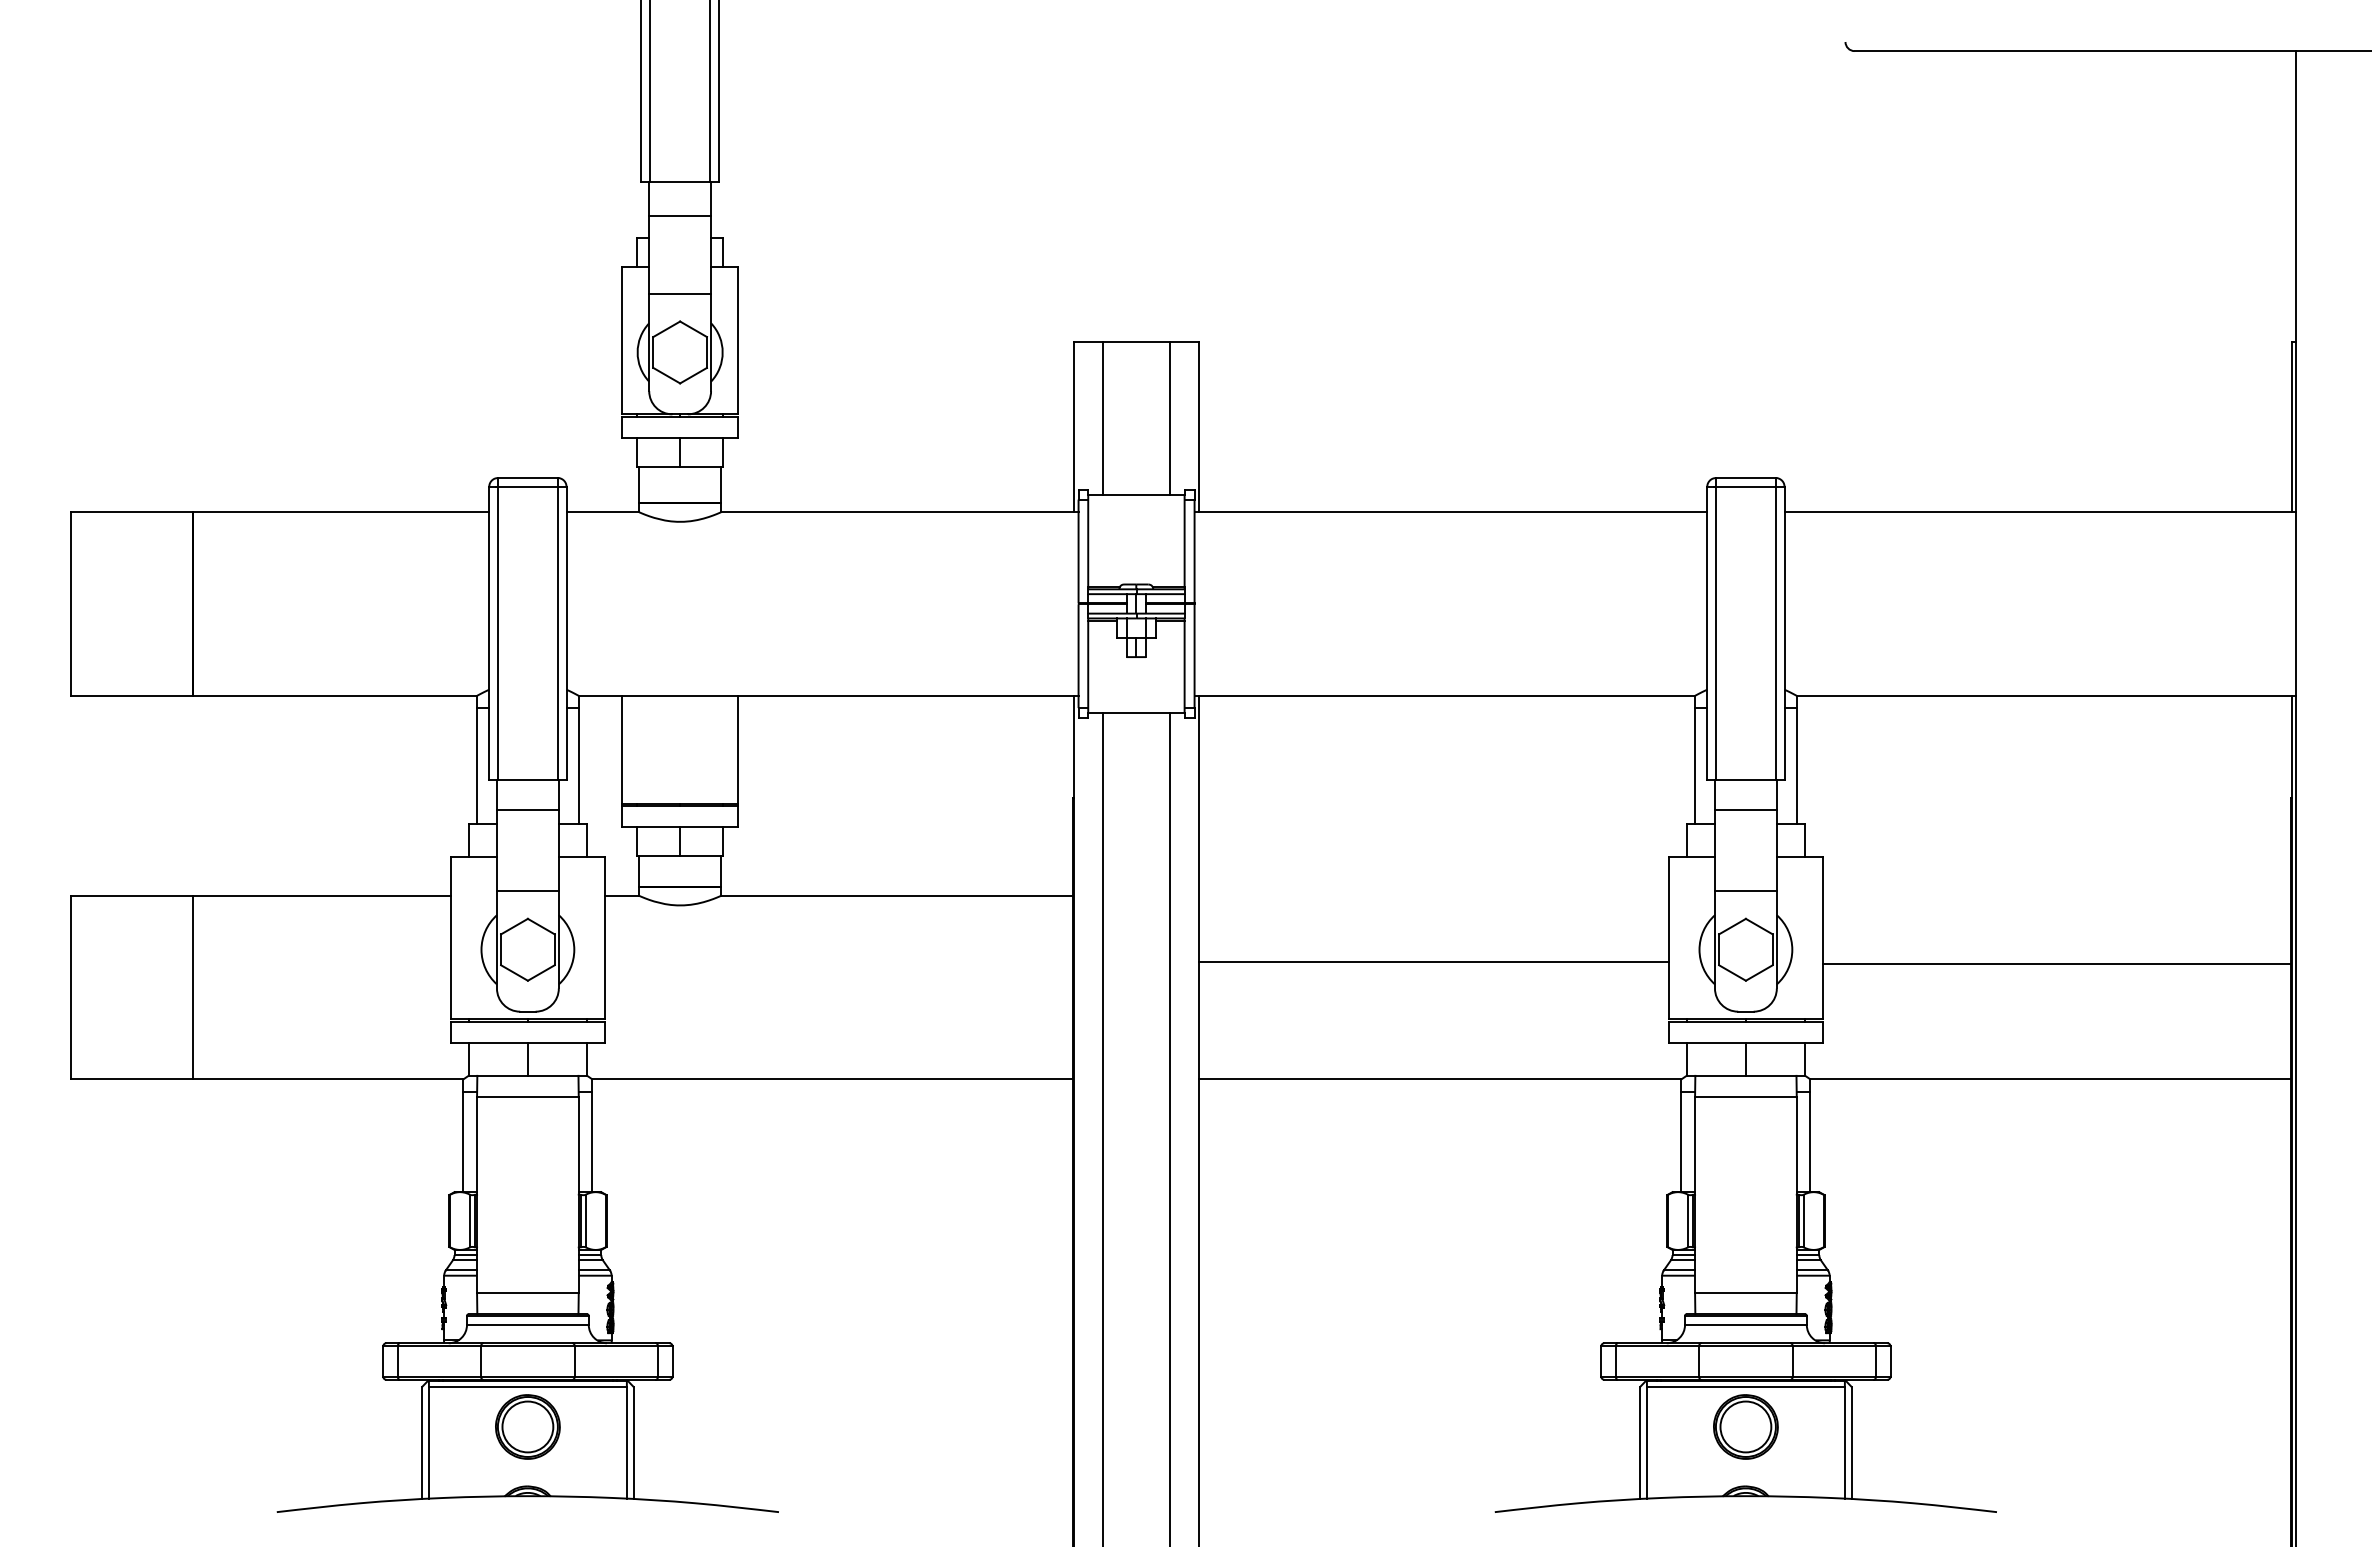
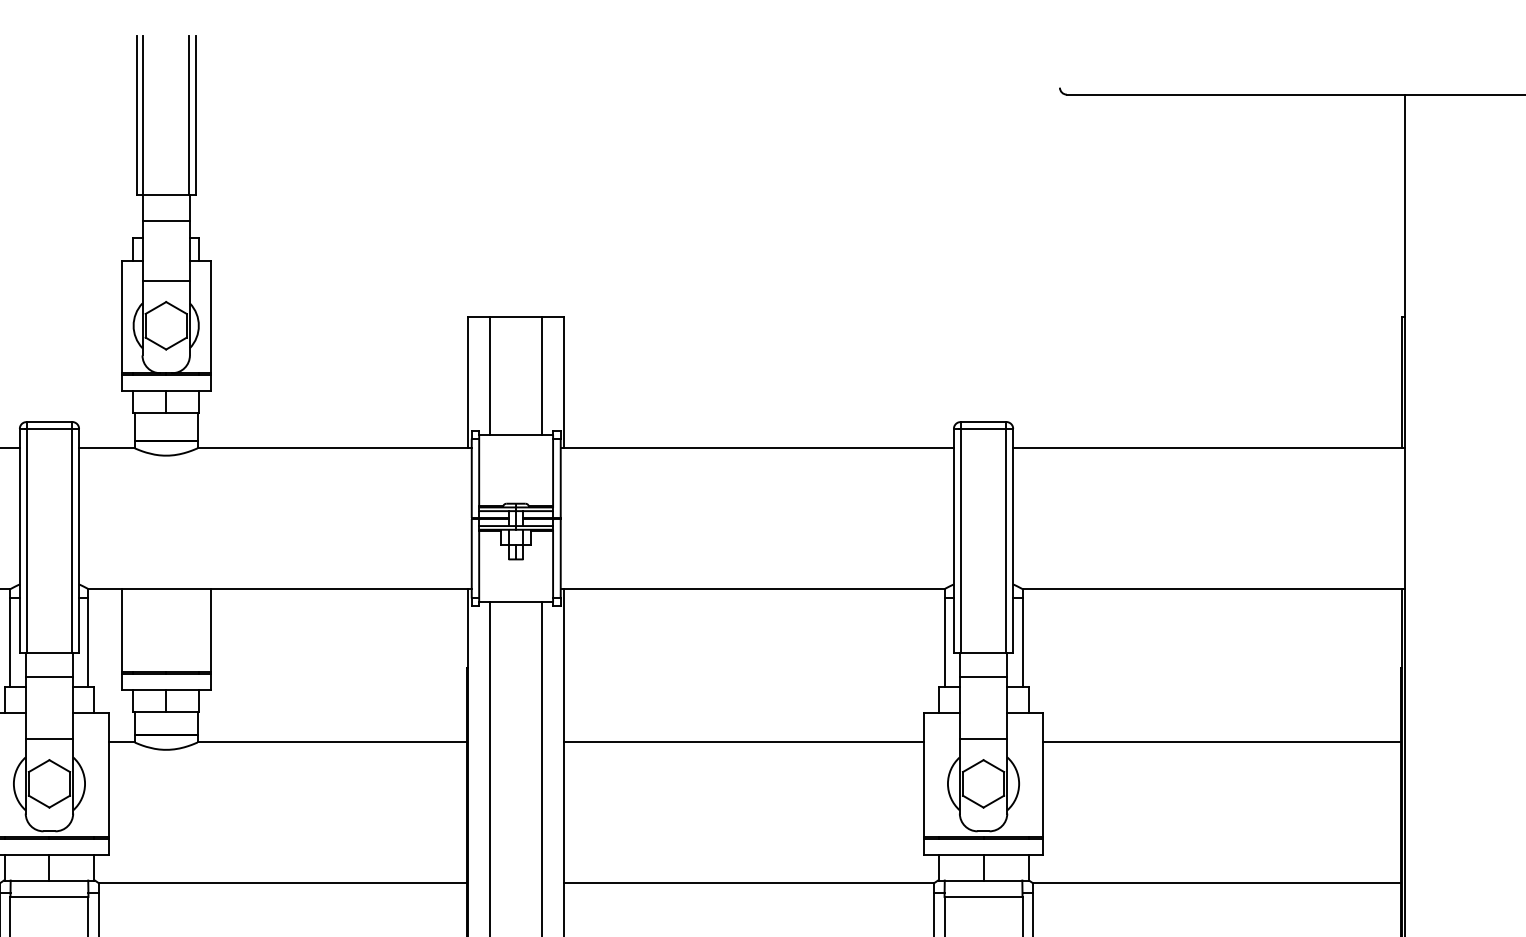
line: (1433, 961) -> (743, 742), moved
line: (2056, 963) -> (1221, 742), moved

